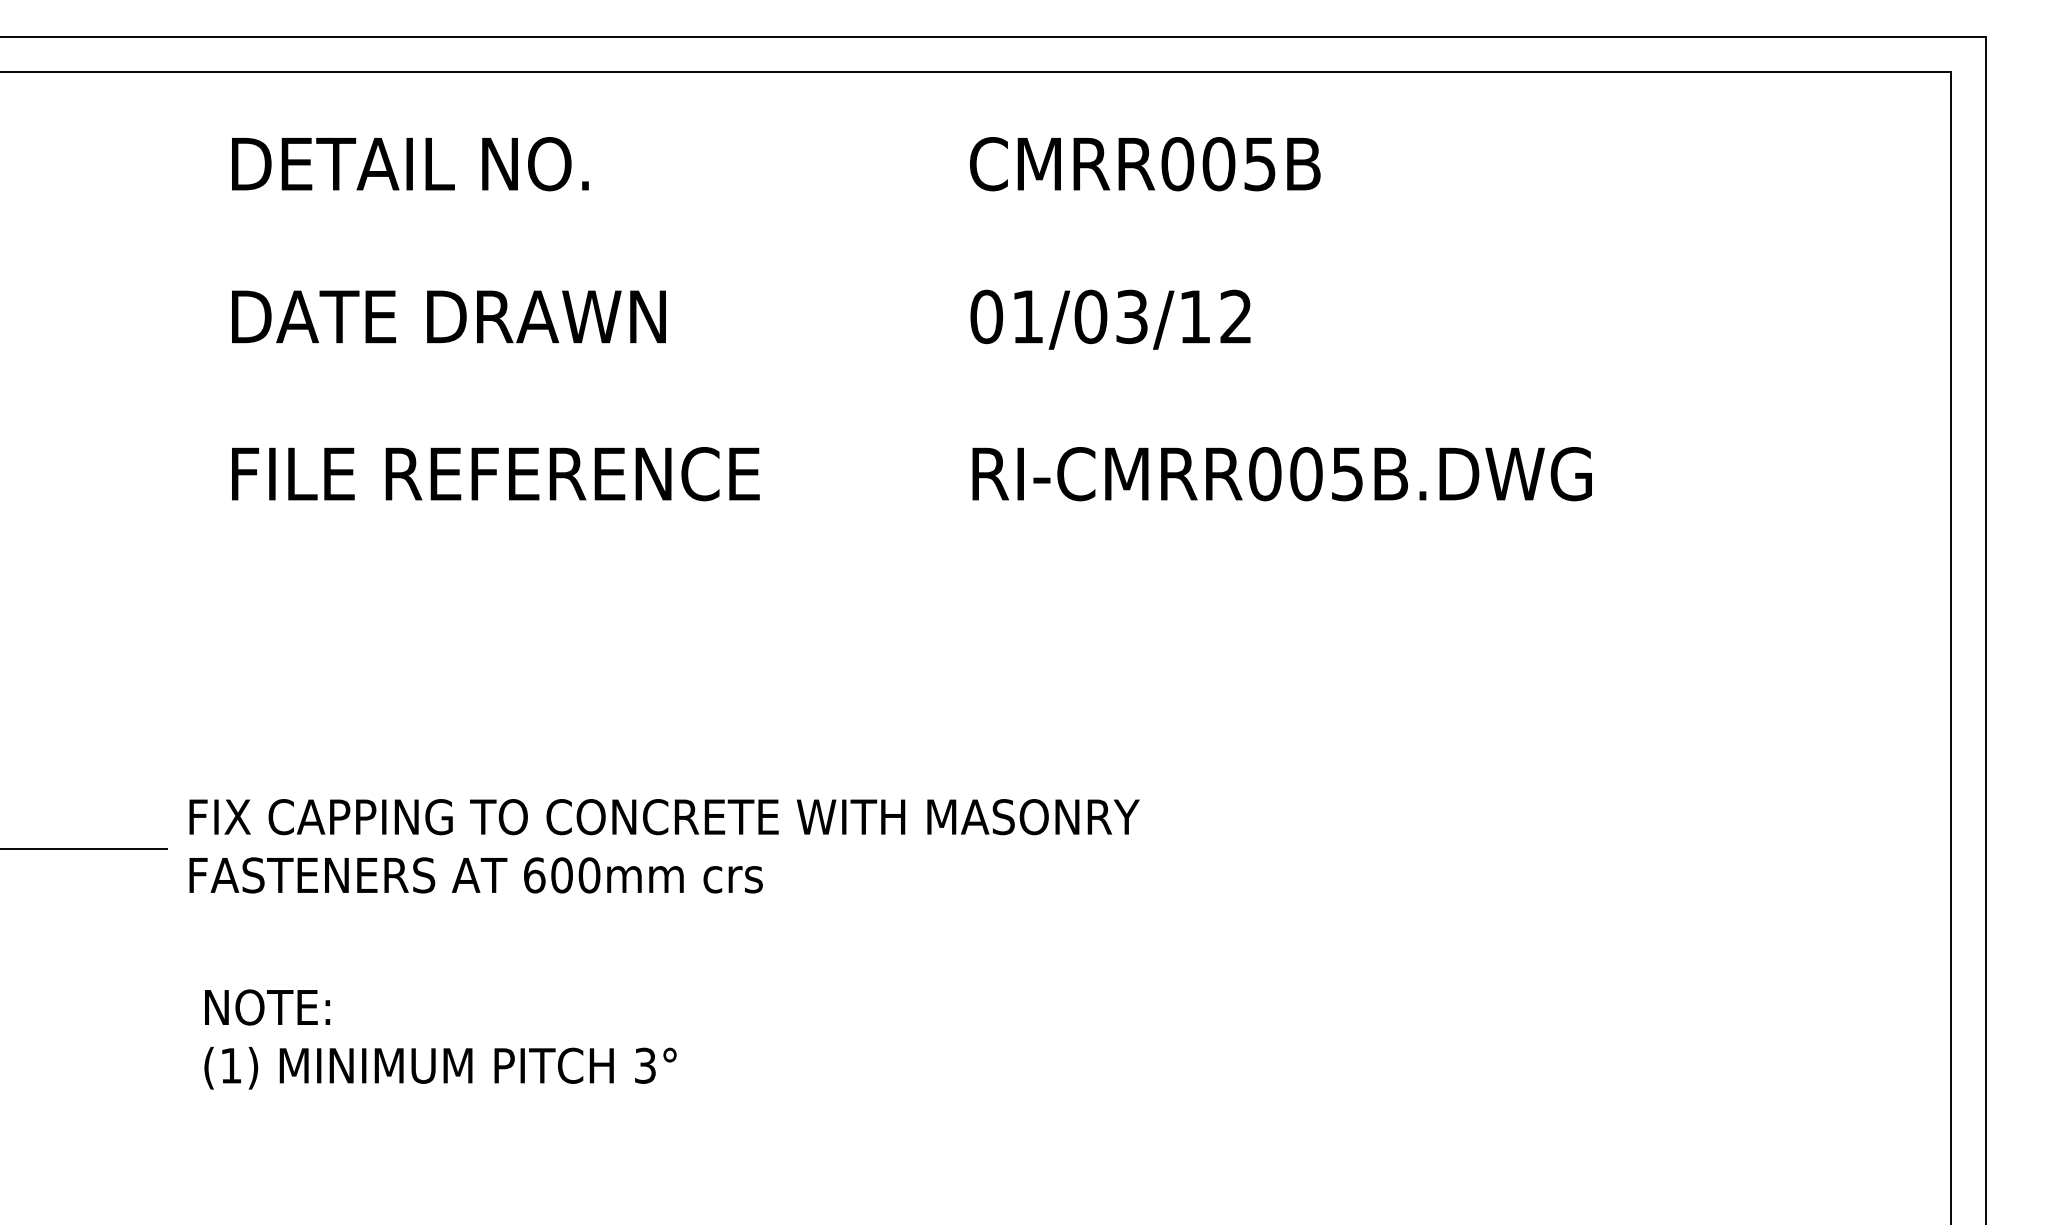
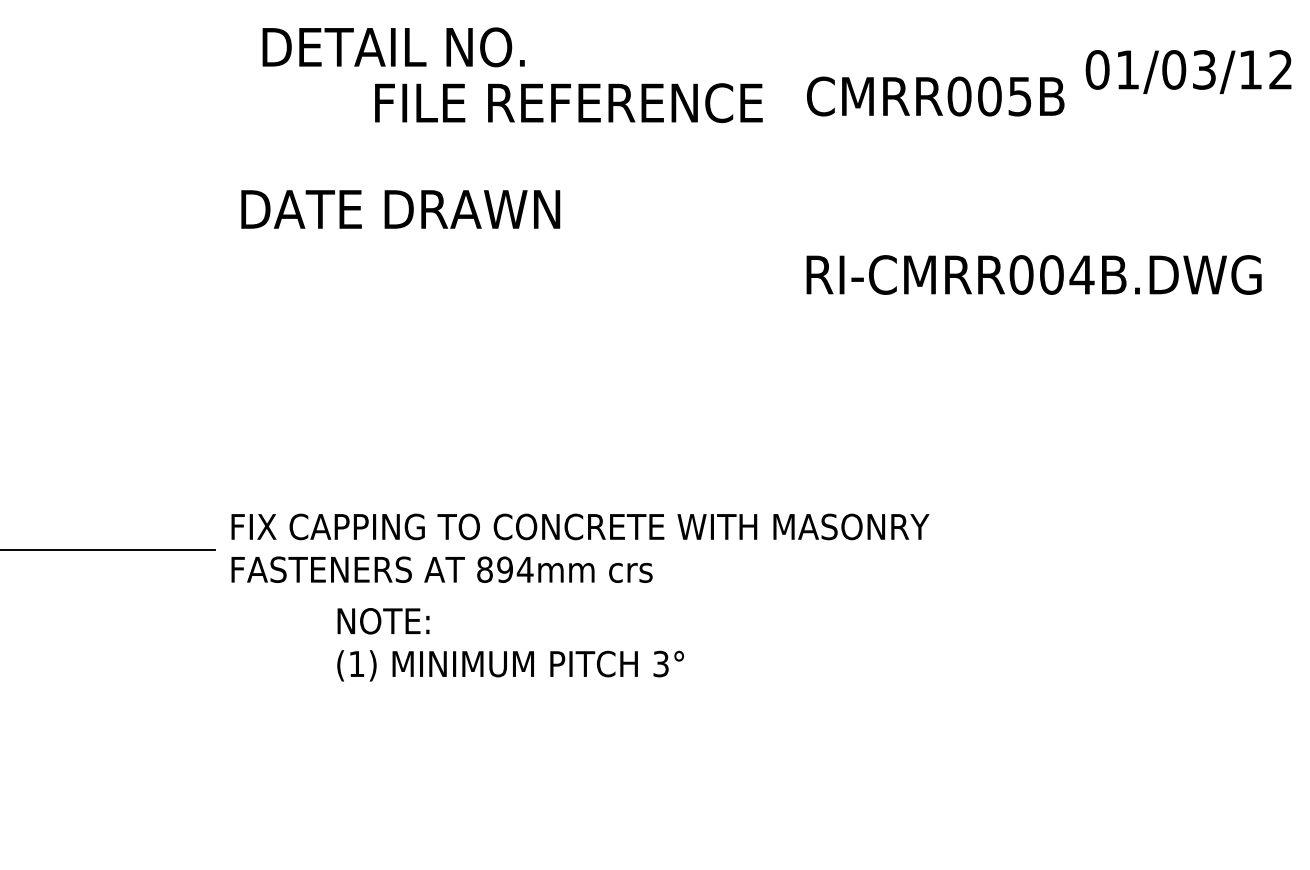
text: (1145, 164) -> (935, 96), moved
text: (448, 316) -> (400, 209), moved
text: (1110, 319) -> (1188, 71), moved
text: (495, 474) -> (568, 103), moved
text: (1347, 474) -> (1082, 275), RI-CMRR005B.DWG -> RI-CMRR004B.DWG
text: (562, 875) -> (505, 569), 600mm -> 894mm
text: (440, 1039) -> (510, 644), moved

